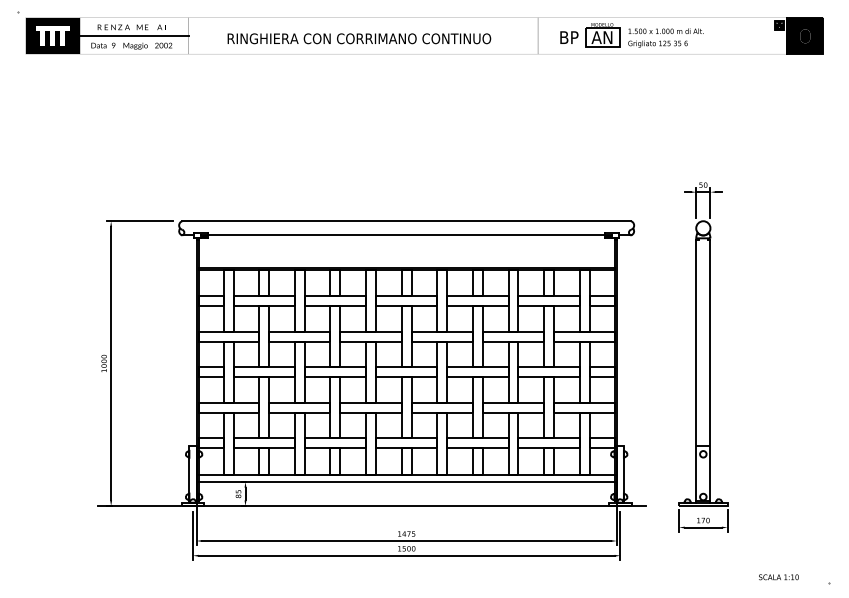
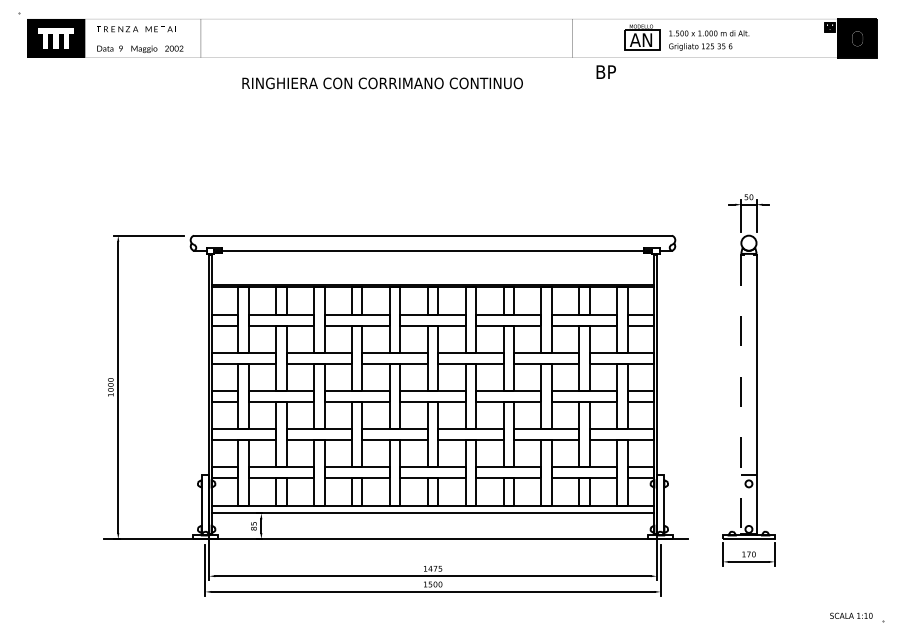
line: (133, 36) -> (142, 38), removed
text: (568, 37) -> (605, 71), moved
text: (359, 38) -> (382, 83), moved
line: (696, 371) -> (741, 395), solid -> dashed
text: (778, 576) -> (851, 615), moved

